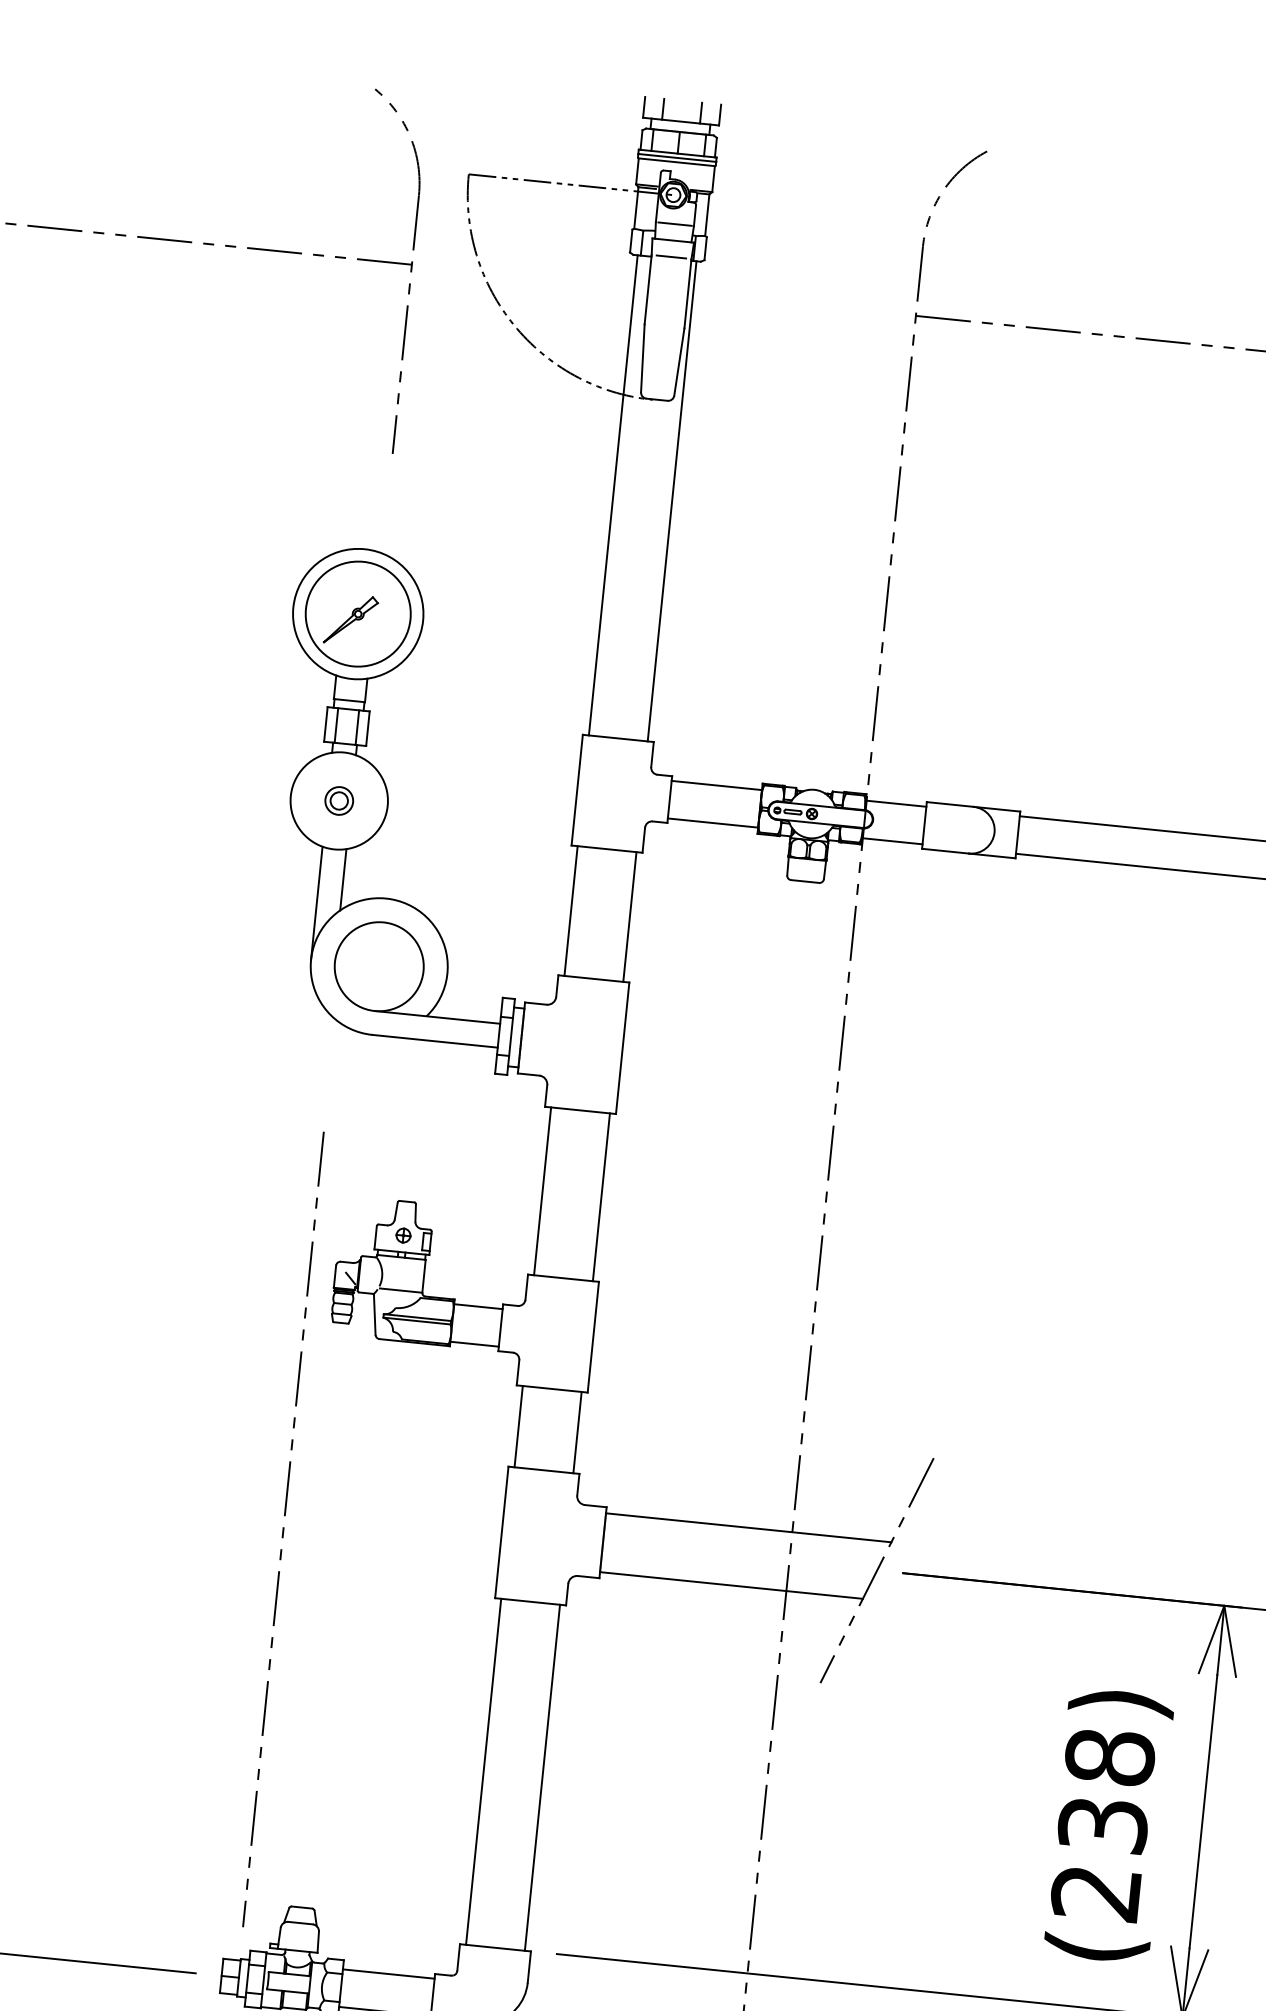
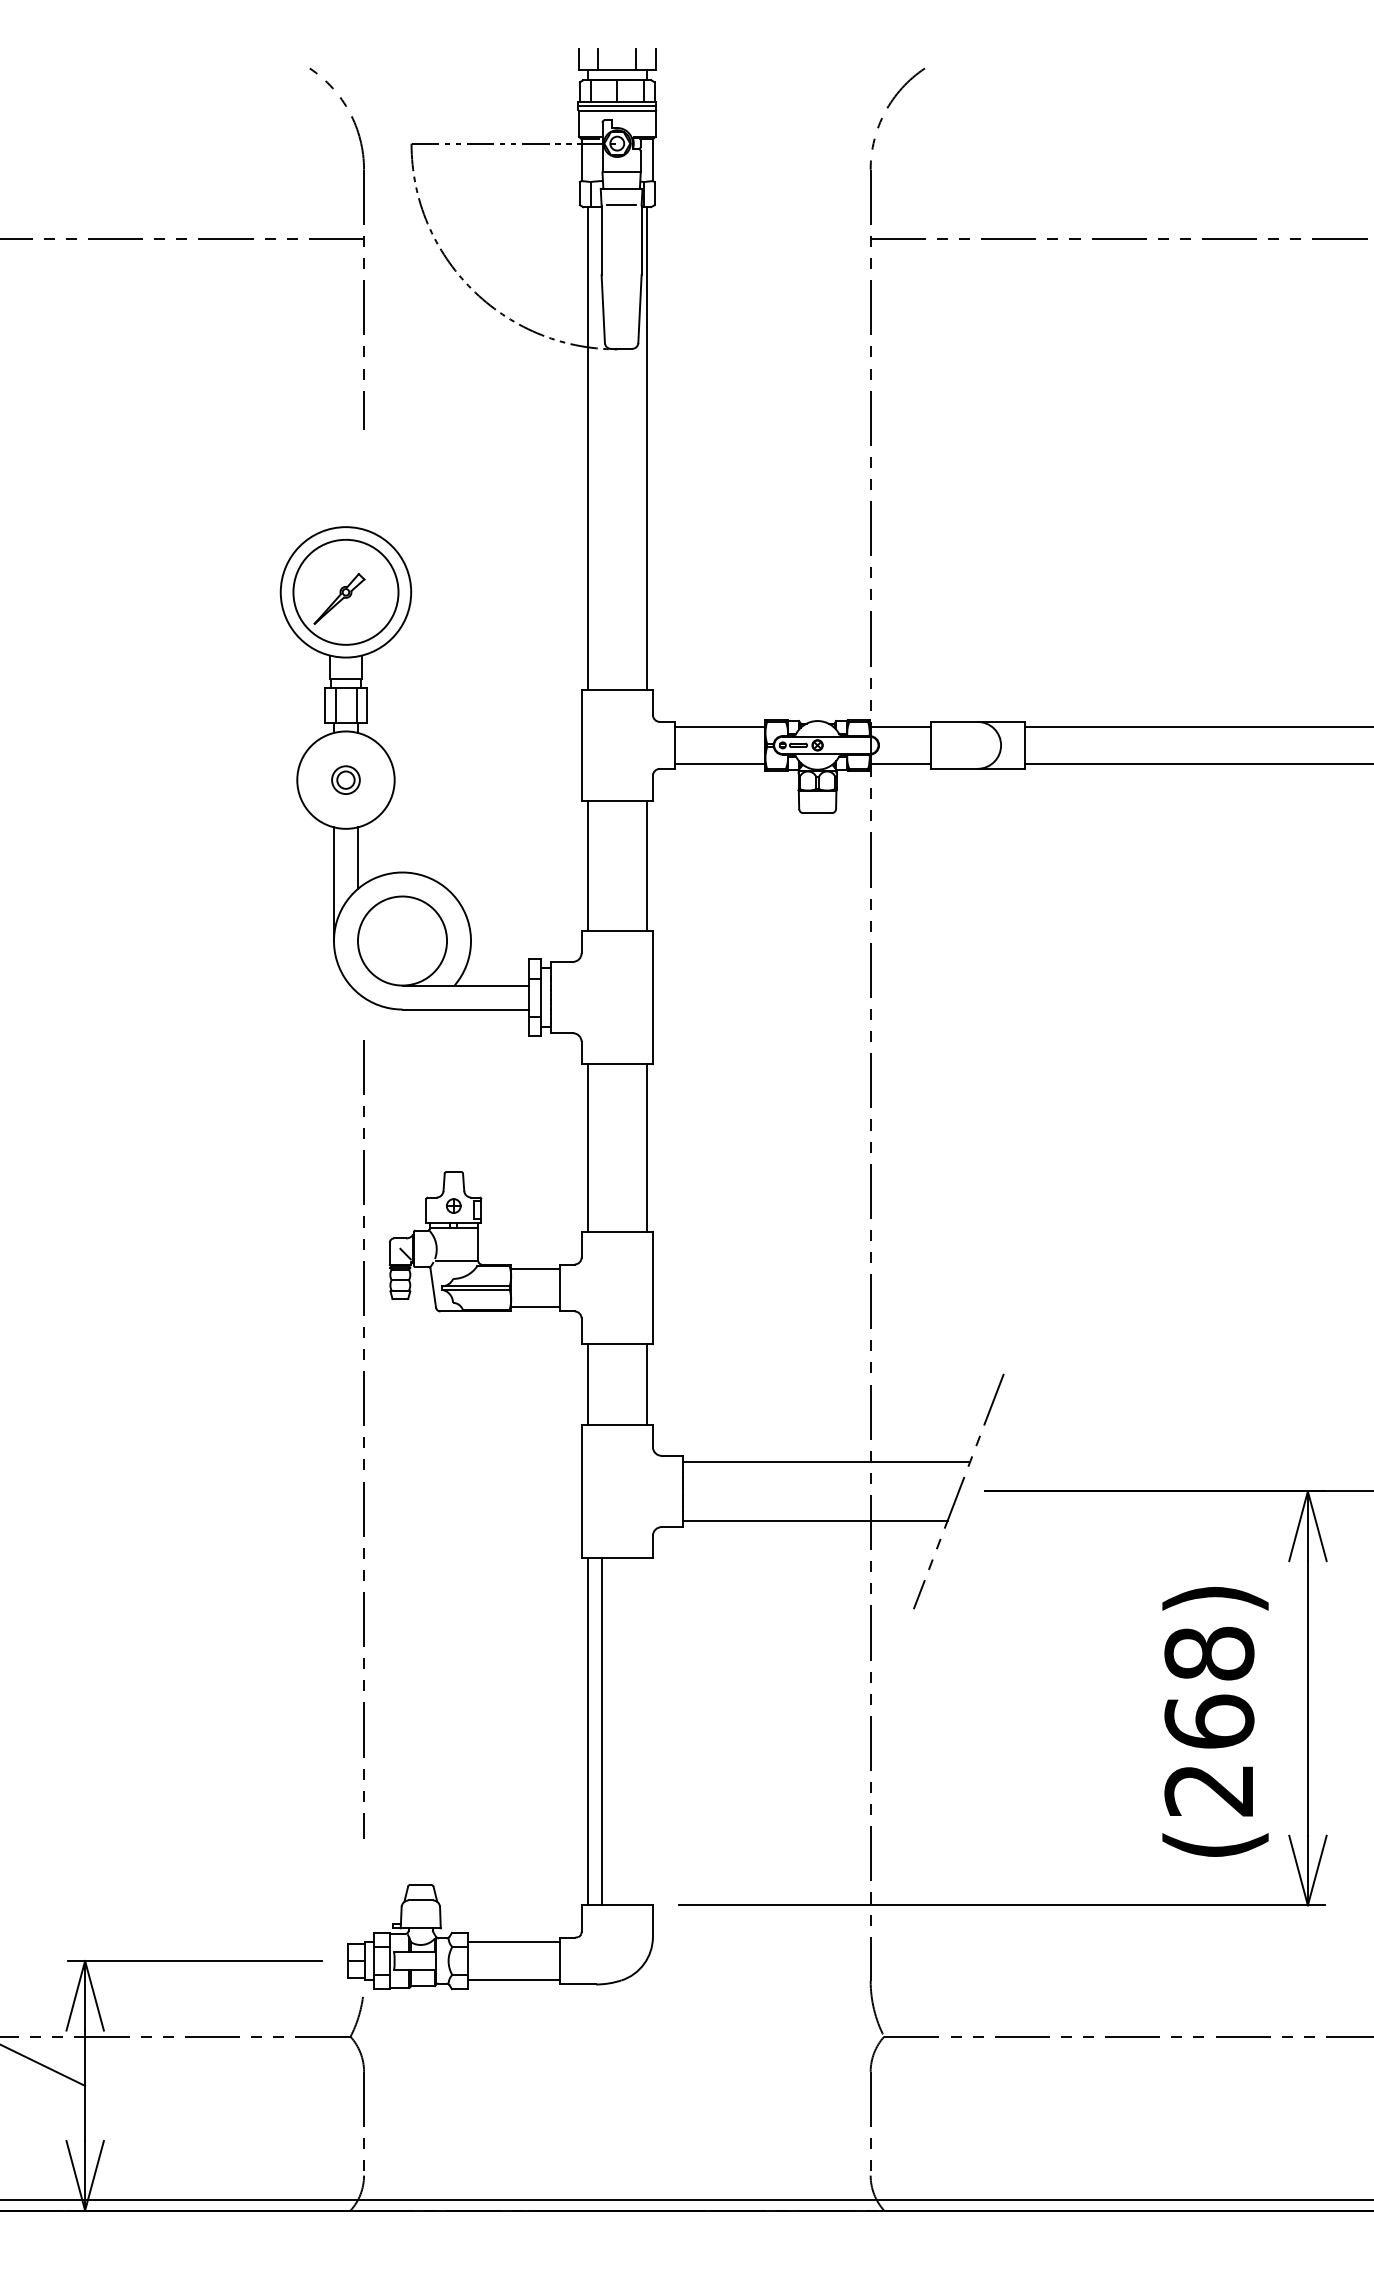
line: (282, 1529) -> (363, 1439), moved
line: (542, 1777) -> (601, 1731), moved
text: (1103, 1824) -> (1209, 1721), (238) -> (268)

